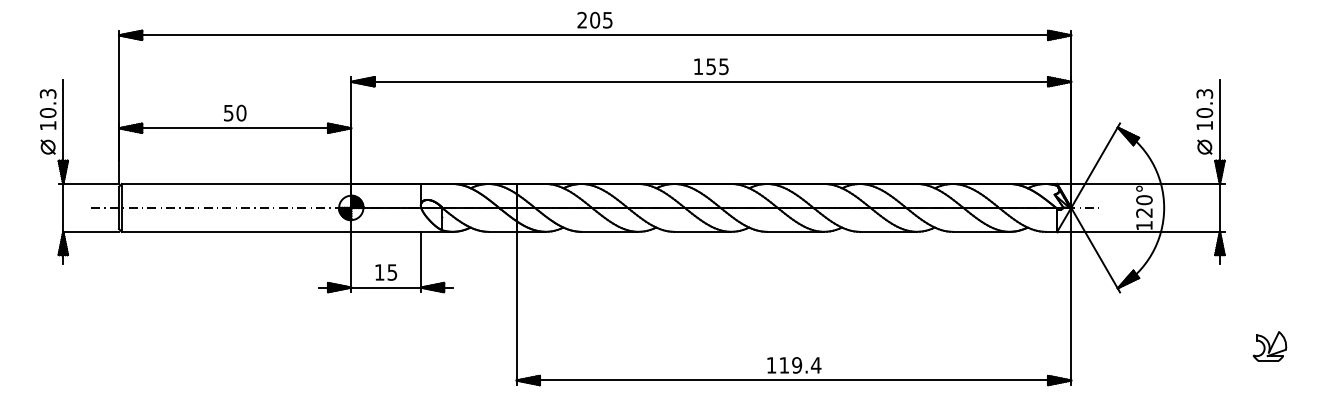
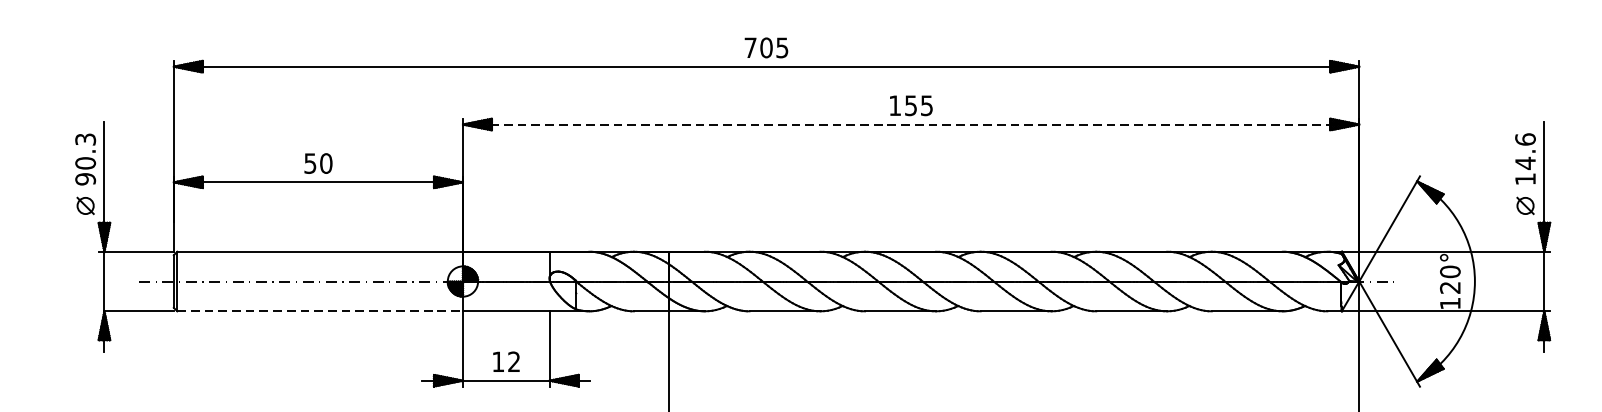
text: (581, 19) -> (749, 46), 205 -> 705
line: (711, 81) -> (911, 124), solid -> dashed
text: (1204, 103) -> (1525, 151), 10.3 -> 14.6
text: (47, 125) -> (84, 178), 10.3 -> 90.3
line: (236, 231) -> (320, 310), solid -> dashed
text: (392, 272) -> (514, 361), 15 -> 12

